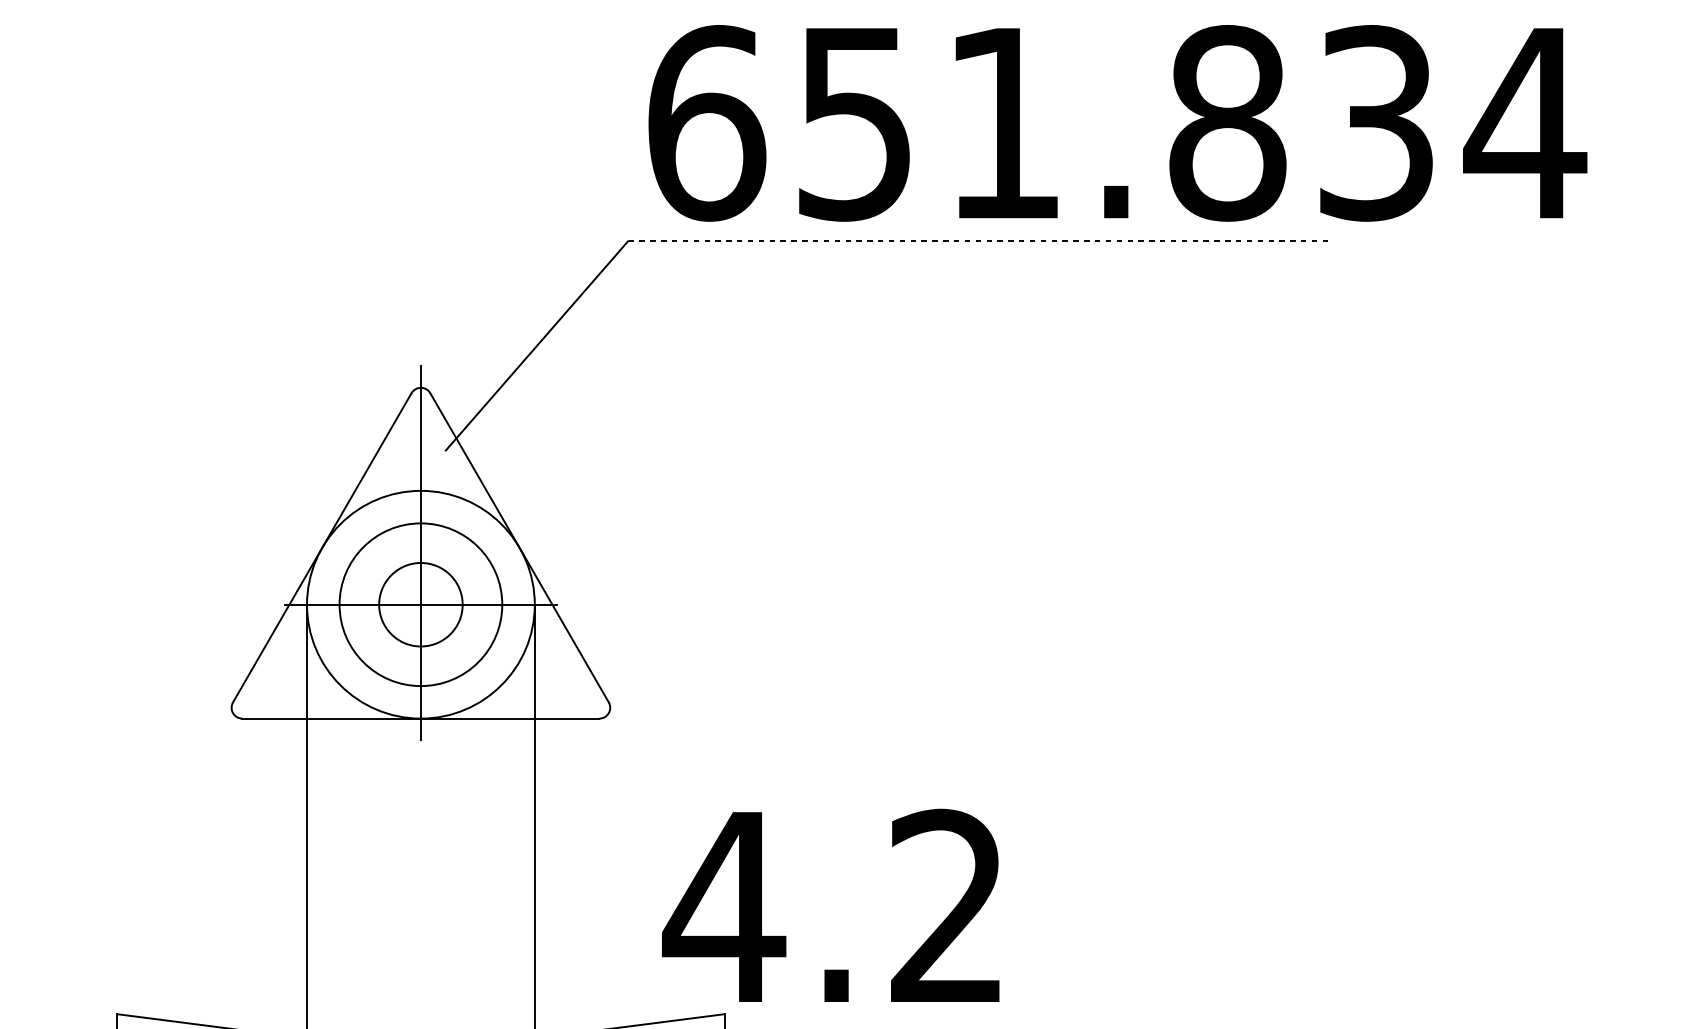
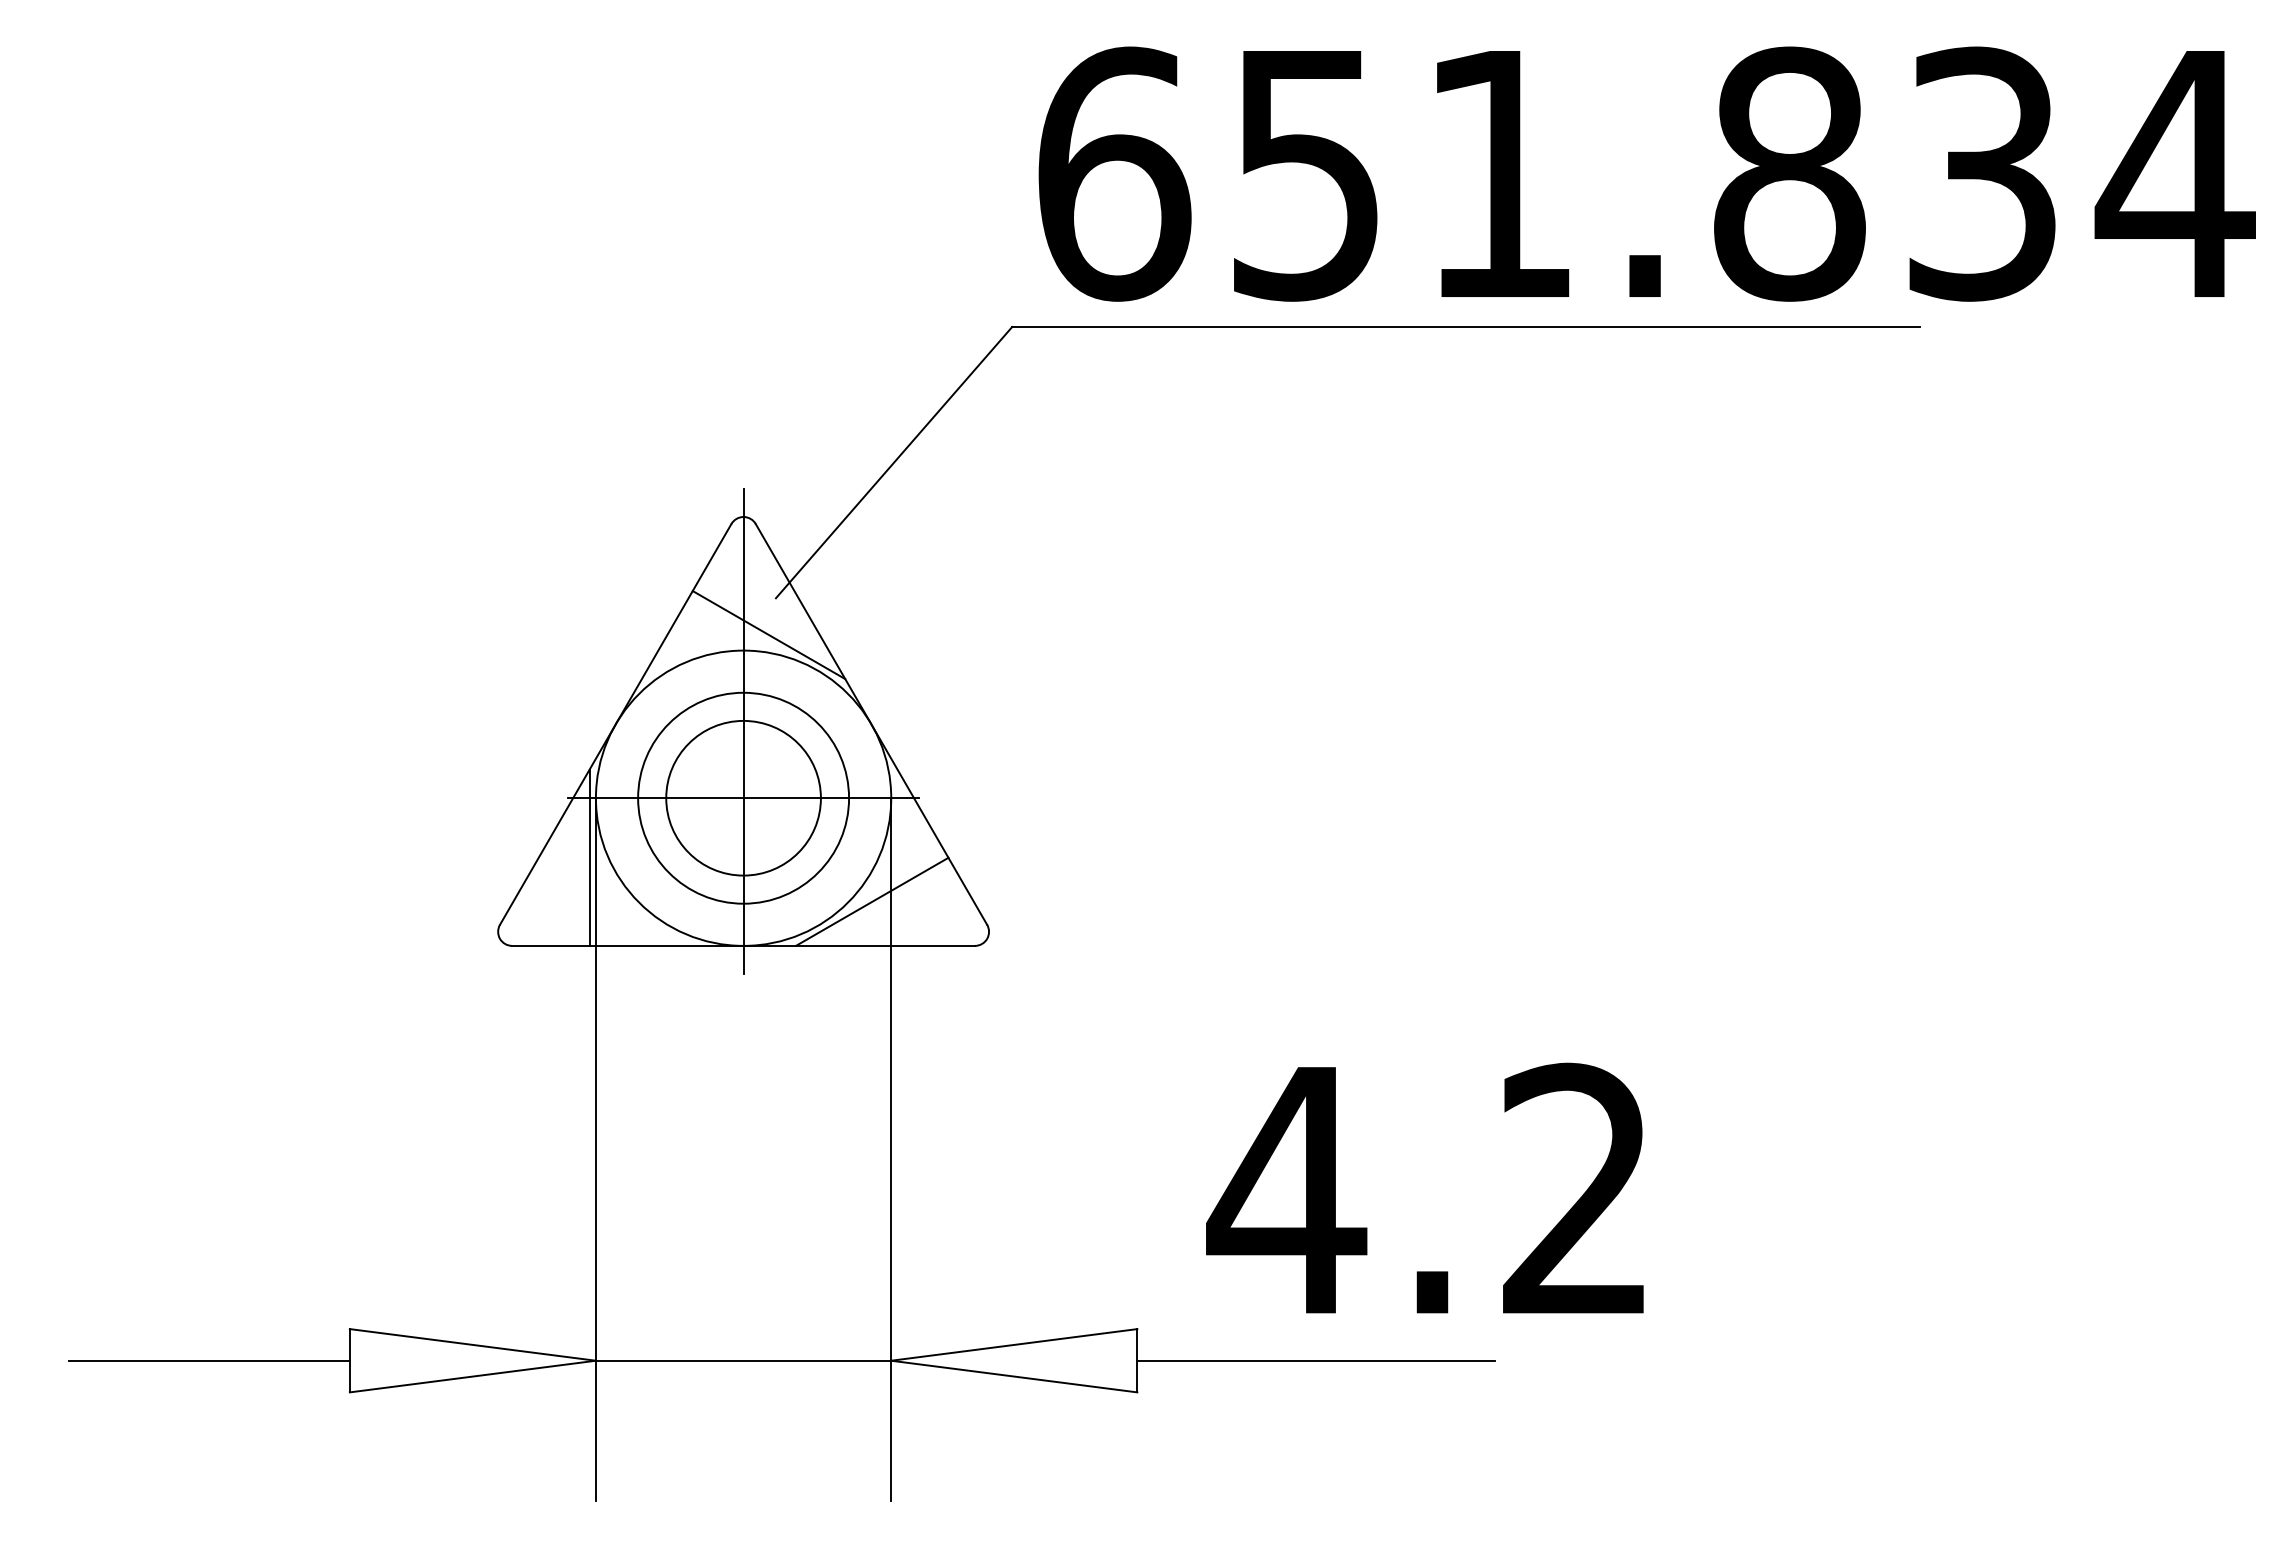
line: (978, 241) -> (1466, 327), dashed -> solid
line: (440, 479) -> (768, 635), added
circle: (420, 604) -> (743, 797), size x1.43
line: (302, 650) -> (589, 857), added
line: (519, 684) -> (871, 901), added
text: (830, 904) -> (1424, 1187), moved

